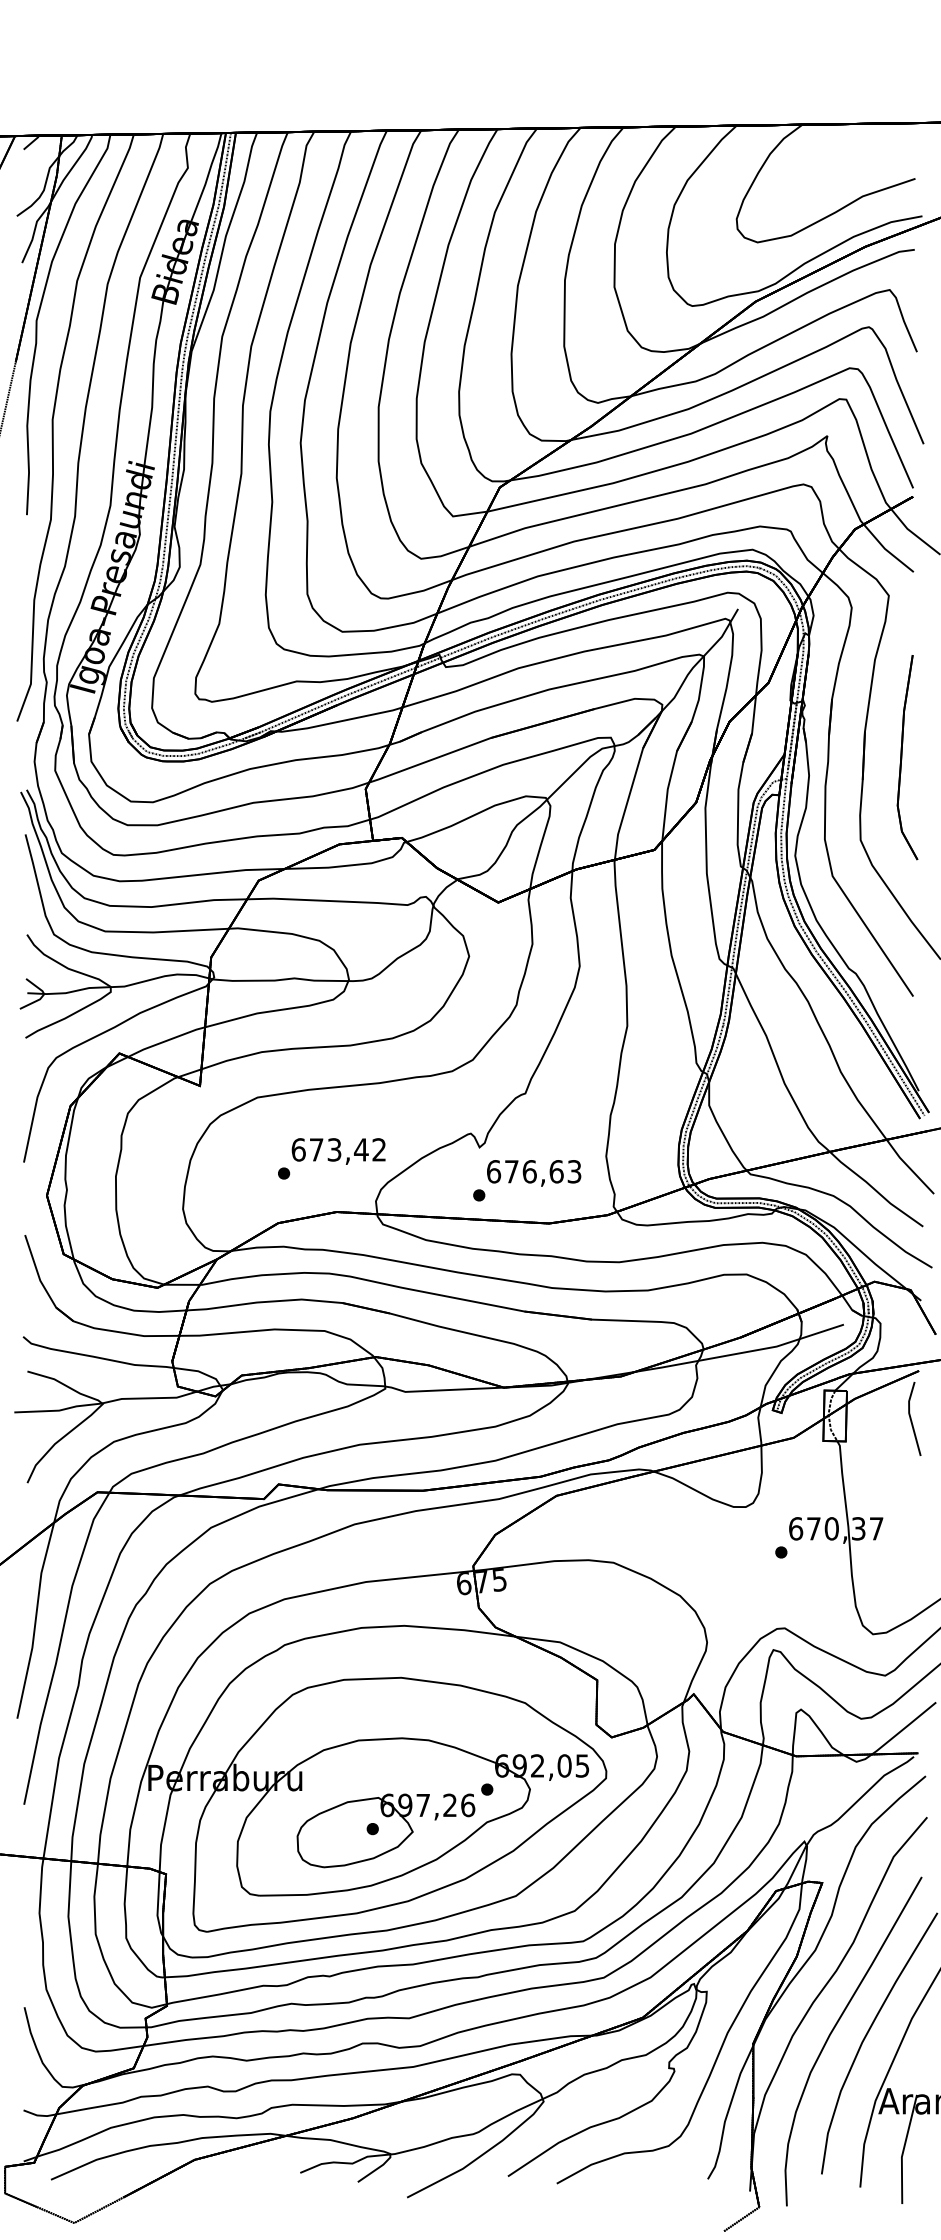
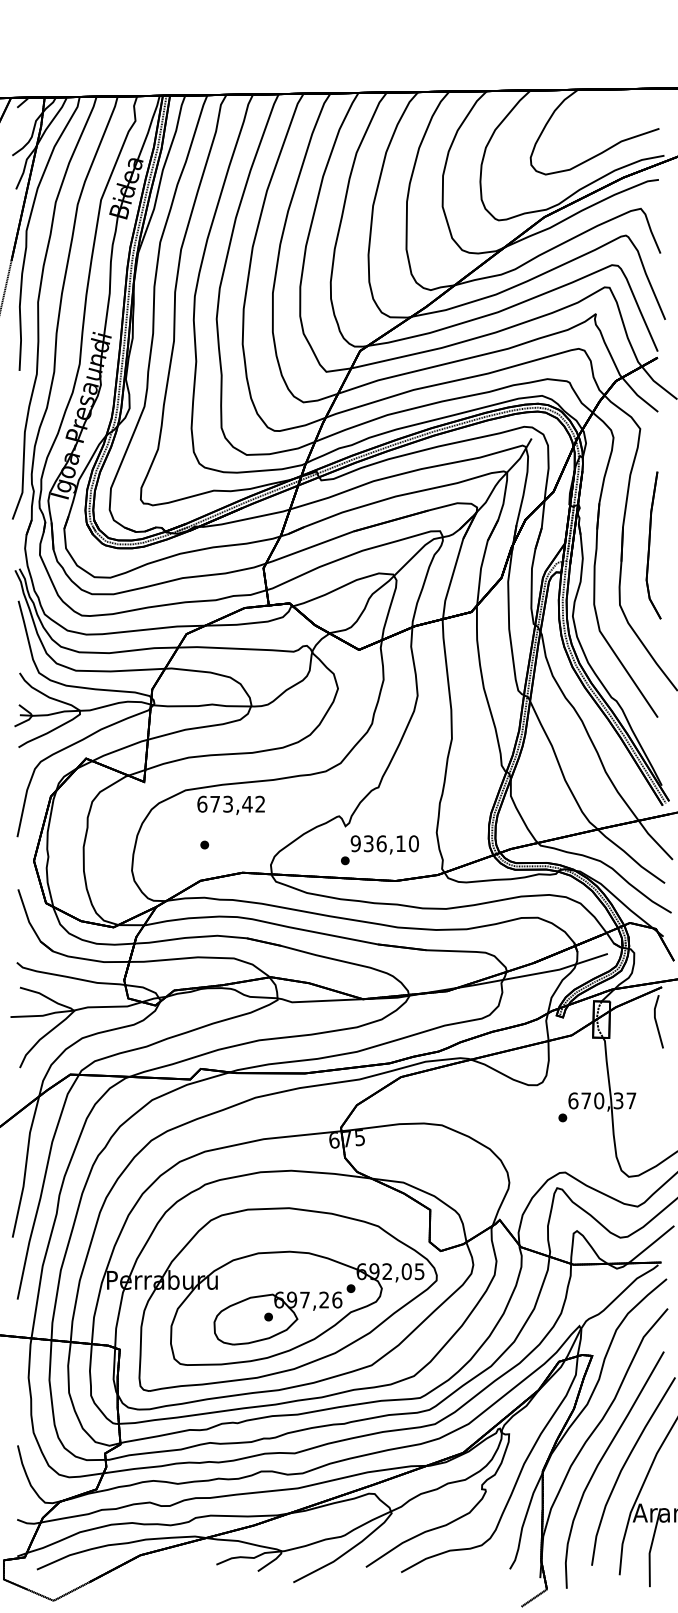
text: (338, 1151) -> (230, 805), moved
text: (533, 1171) -> (384, 843), 676,63 -> 936,10

